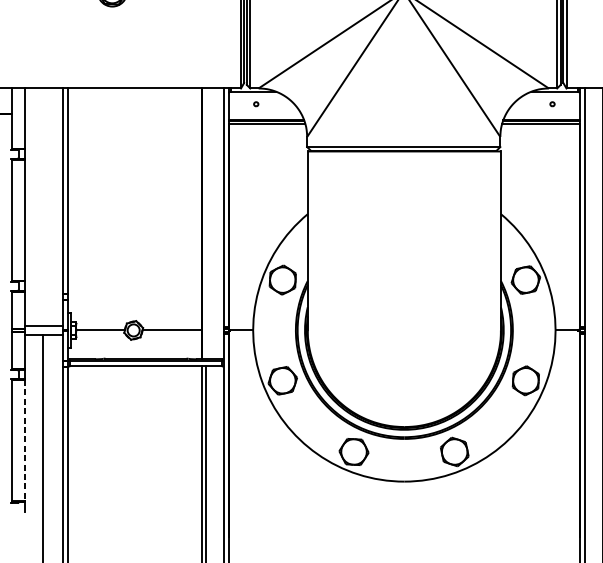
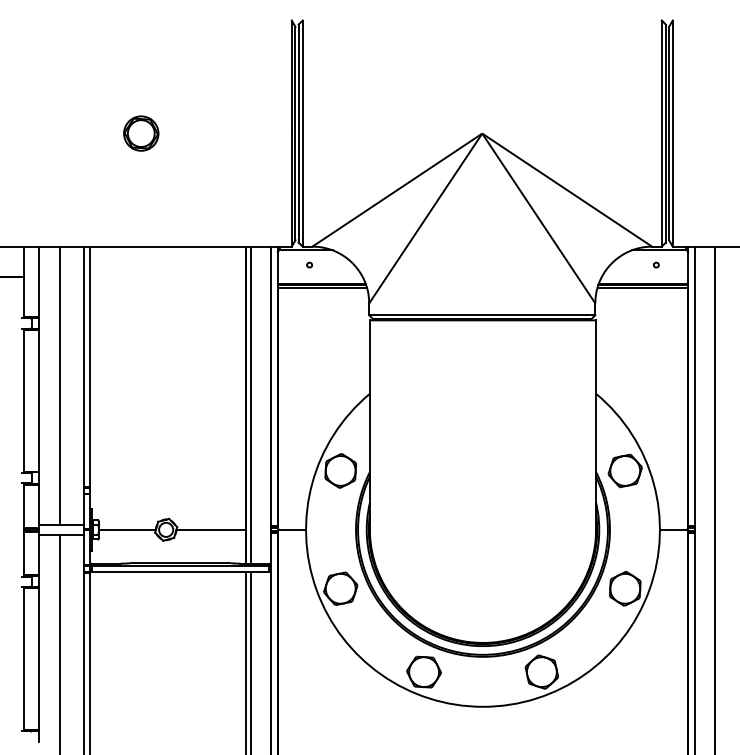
line: (42, 207) -> (59, 385), added
line: (205, 223) -> (250, 404), added
line: (25, 440) -> (39, 658), dashed -> solid

